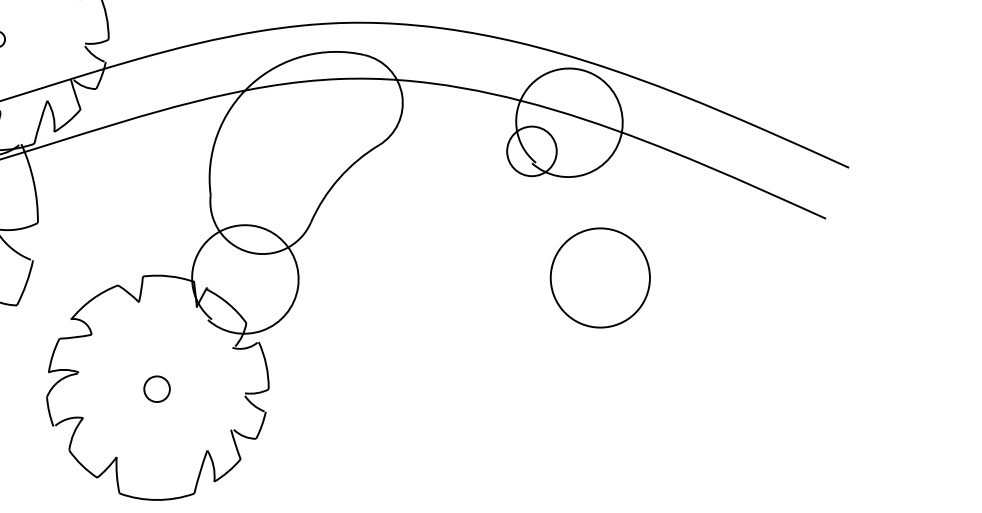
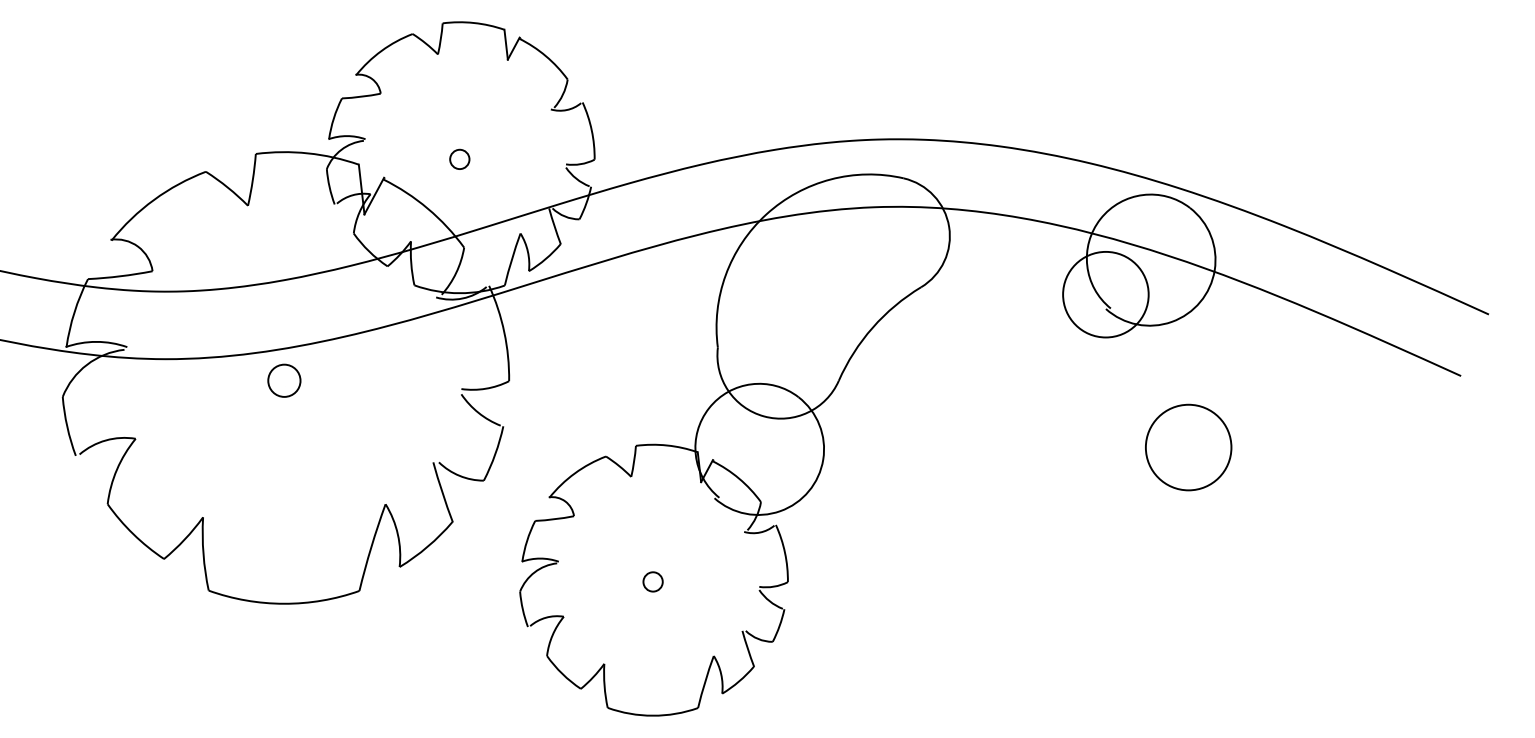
circle: (531, 151) -> (1105, 294), size x1.43
circle: (600, 277) -> (1188, 447), size x0.71
circle: (156, 388) -> (652, 581), size x0.62

